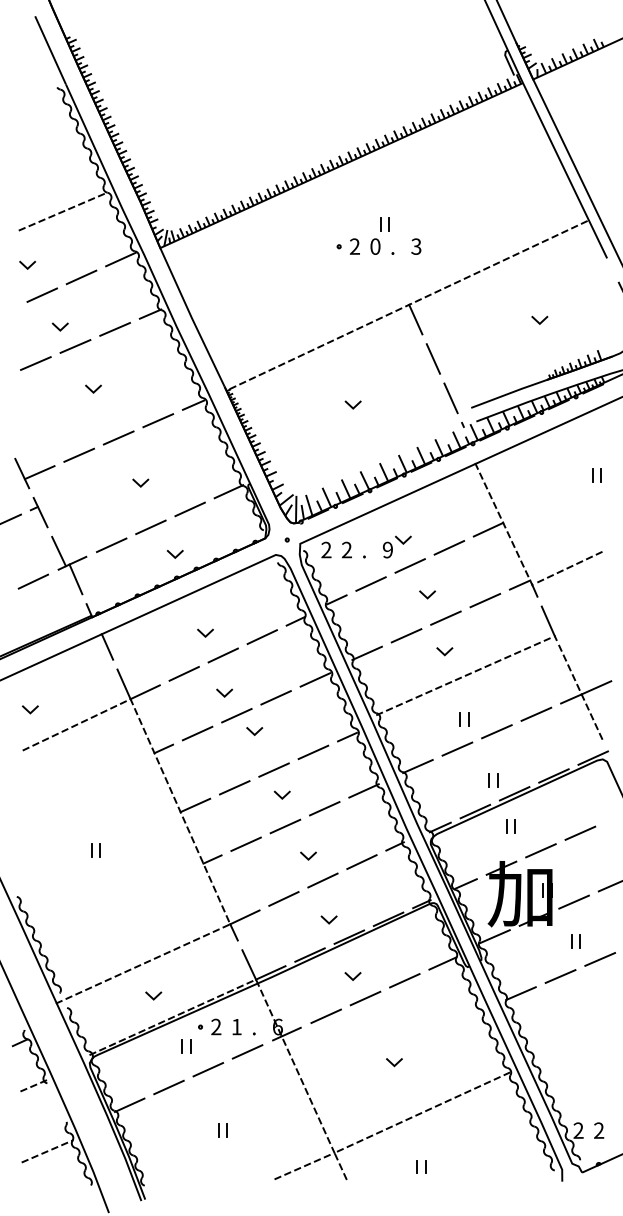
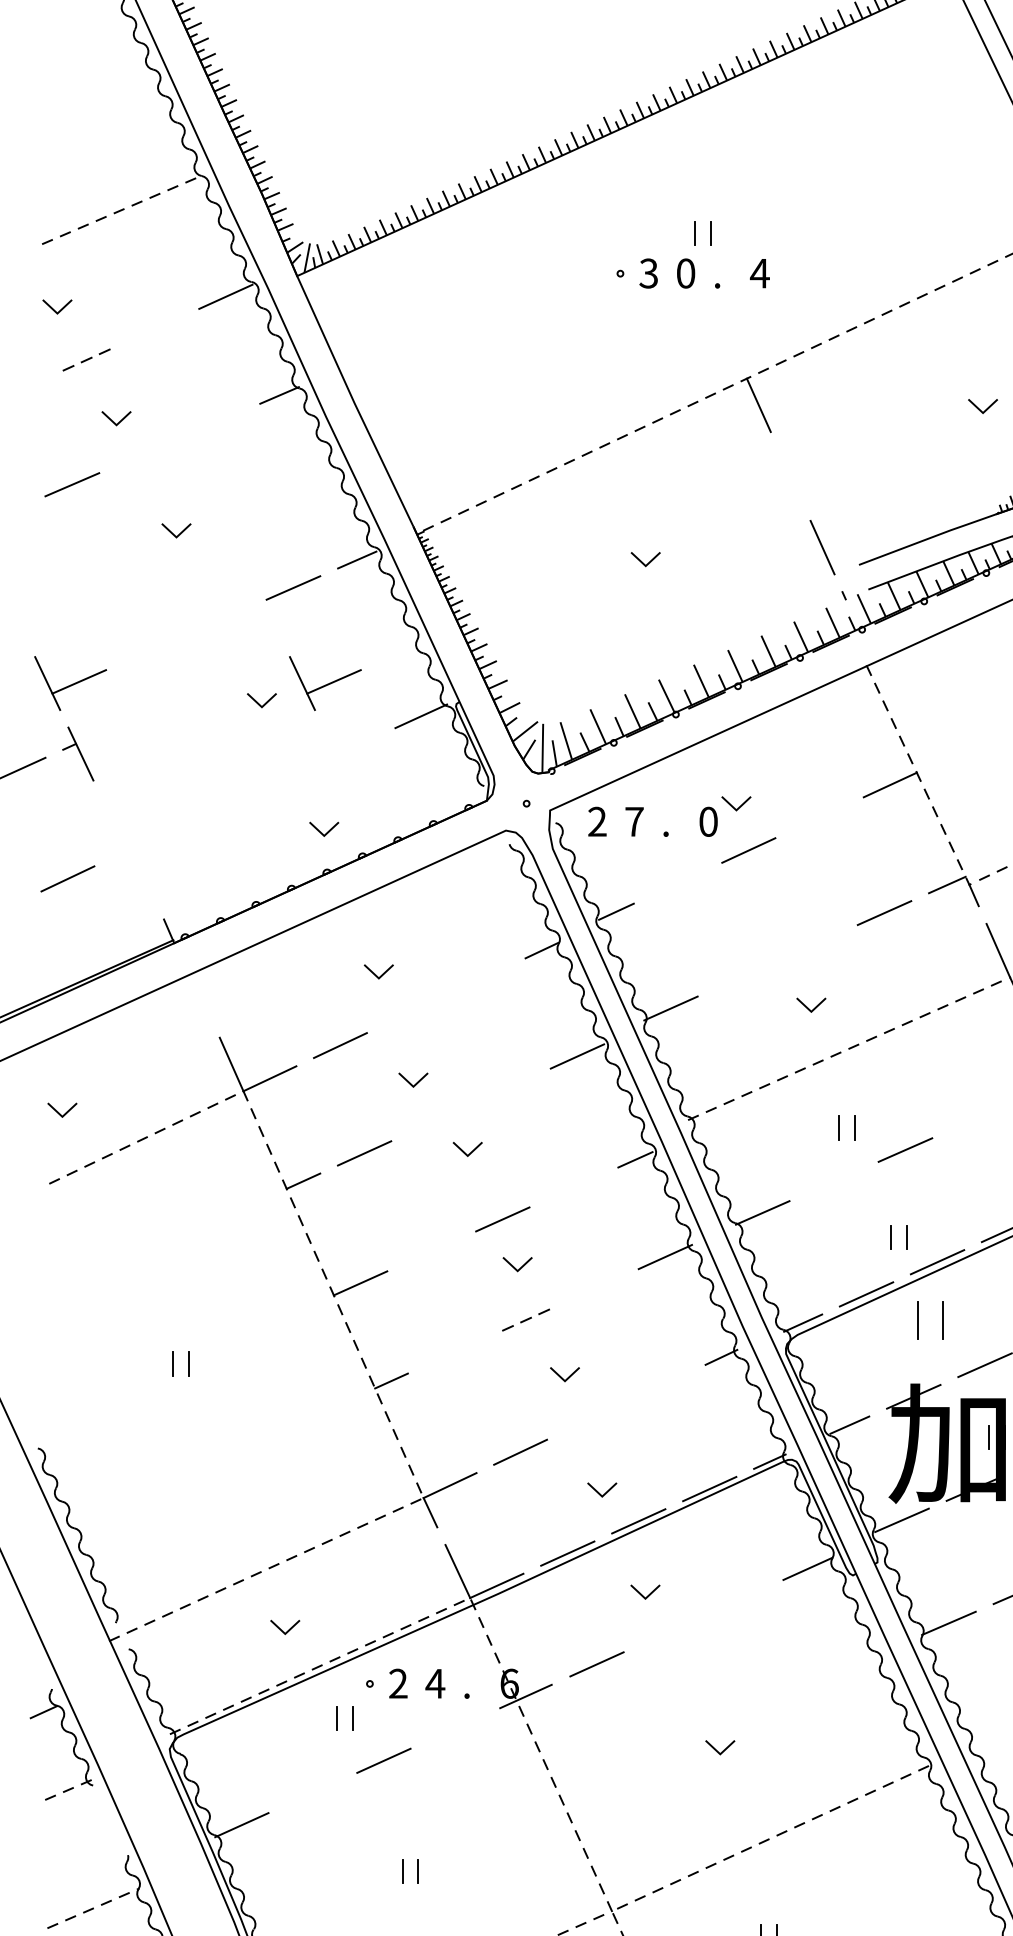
text: (354, 246) -> (648, 273), 2 -> 3
text: (415, 246) -> (758, 273), 3 -> 4
line: (81, 277) -> (154, 329), removed
line: (41, 295) -> (82, 361), solid -> dashed
line: (114, 329) -> (214, 423), removed
line: (75, 346) -> (143, 453), removed
line: (433, 358) -> (790, 475), removed
line: (118, 437) -> (221, 618), removed
line: (79, 454) -> (151, 649), removed
part: (175, 473) -> (324, 683), added
line: (189, 509) -> (349, 748), removed
line: (150, 527) -> (279, 781), removed
line: (111, 545) -> (208, 813), removed
line: (449, 547) -> (819, 817), removed
text: (346, 549) -> (633, 820), 2 -> 7
text: (387, 550) -> (707, 822), 9 -> 0
part: (69, 565) -> (133, 849), removed
line: (370, 583) -> (677, 882), removed
line: (427, 596) -> (780, 905), removed
line: (445, 617) -> (812, 943), removed
line: (406, 635) -> (742, 976), removed
line: (261, 637) -> (480, 979), removed
line: (107, 646) -> (201, 996), removed
line: (222, 655) -> (409, 1012), removed
line: (275, 697) -> (505, 1088), removed
line: (536, 713) -> (976, 1117), removed
line: (236, 715) -> (434, 1120), removed
line: (457, 748) -> (834, 1180), removed
line: (313, 752) -> (574, 1187), removed
line: (234, 787) -> (431, 1250), removed
line: (324, 808) -> (593, 1288), removed
line: (285, 826) -> (523, 1321), solid -> dashed
part: (510, 826) -> (930, 1321), size x1.6
line: (245, 843) -> (451, 1352), removed
line: (361, 861) -> (660, 1384), removed
line: (322, 880) -> (590, 1418), removed
line: (404, 980) -> (738, 1599), removed
line: (365, 998) -> (667, 1632), removed
text: (236, 1027) -> (434, 1684), 1 -> 4
line: (247, 1051) -> (454, 1727), removed
line: (168, 1087) -> (311, 1792), removed

